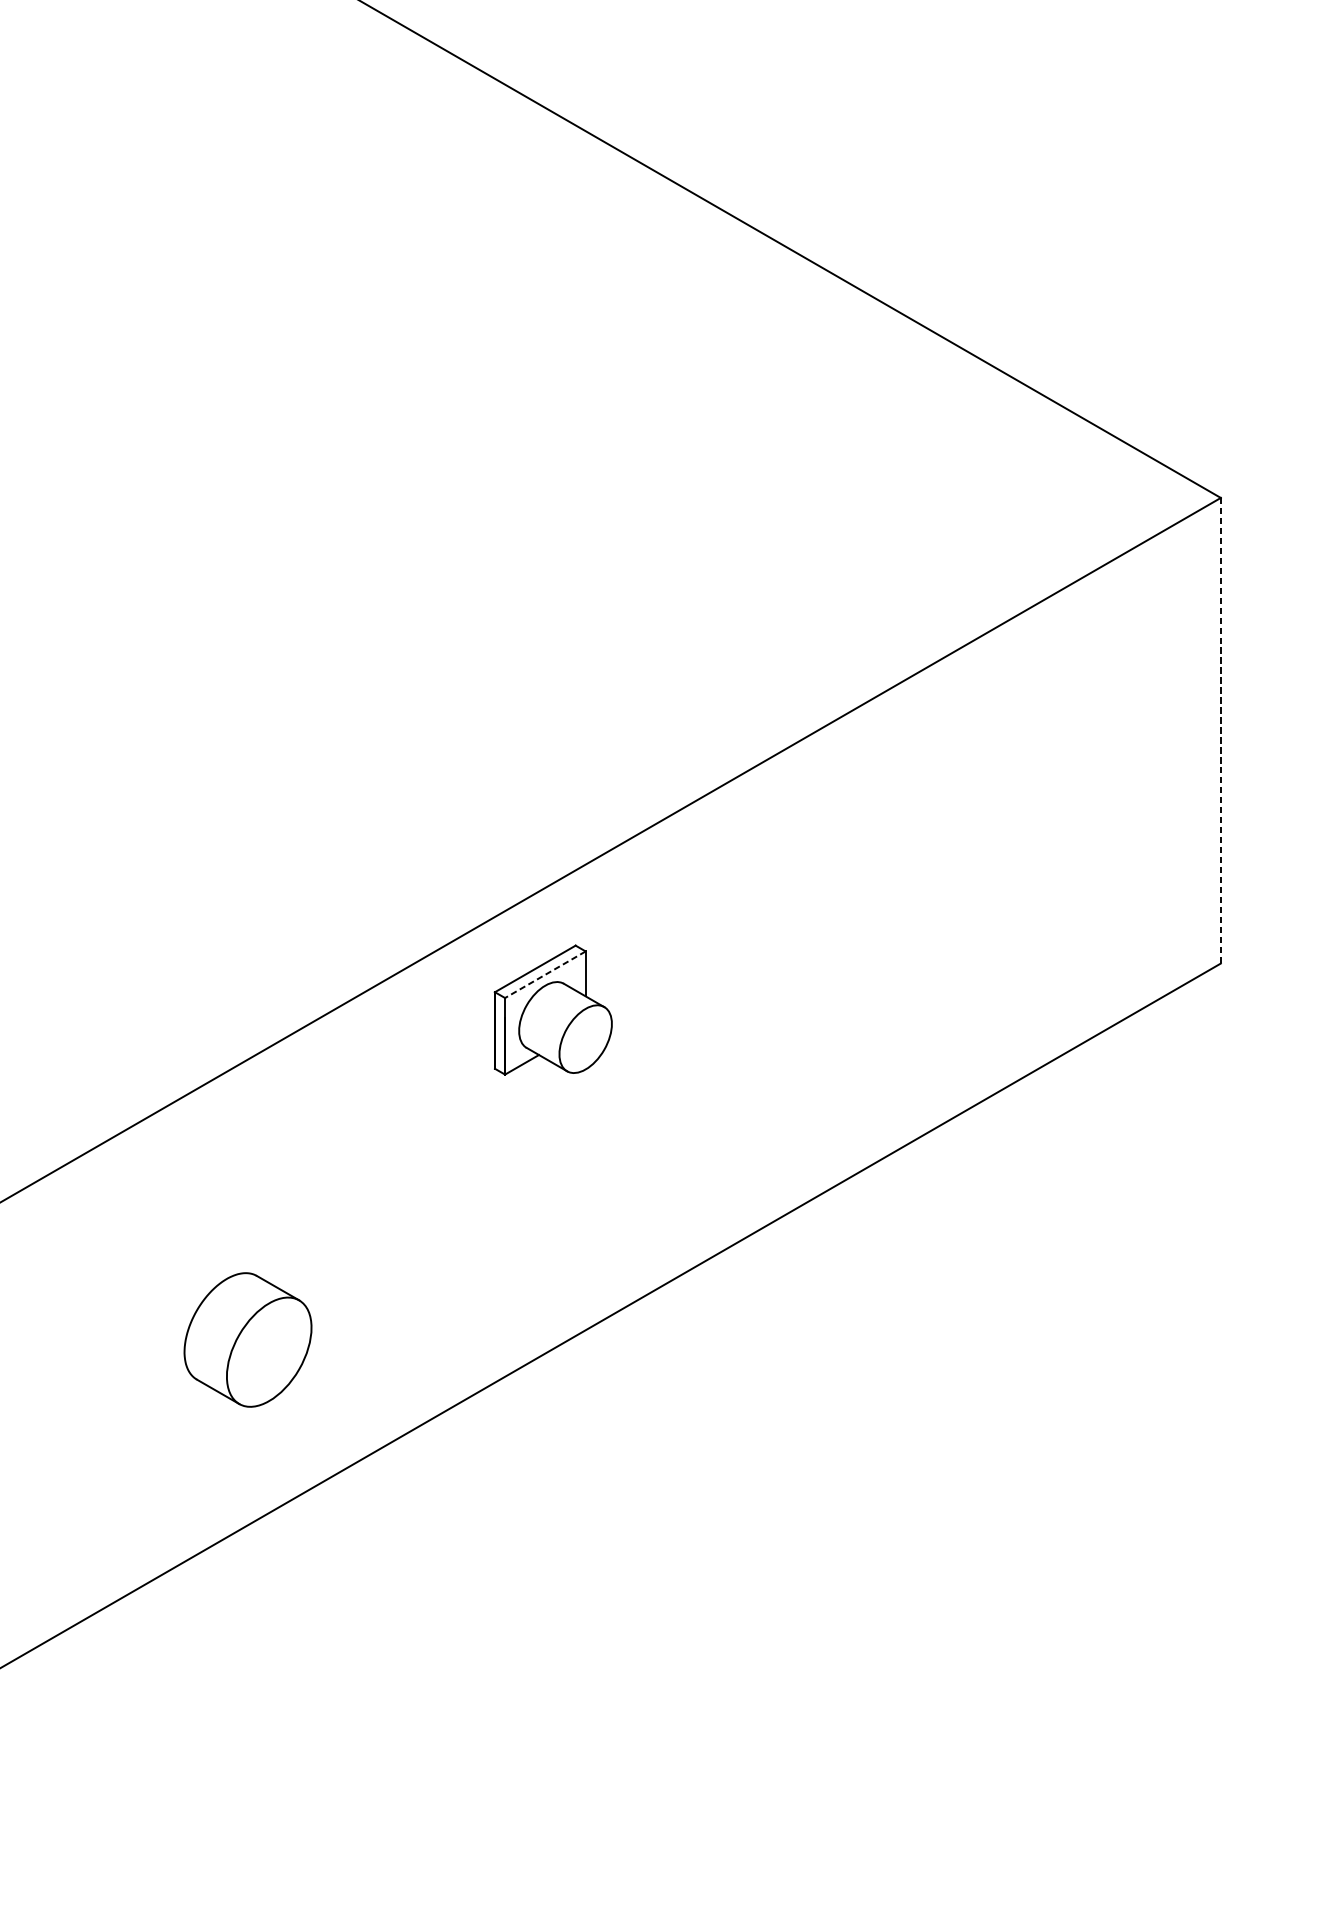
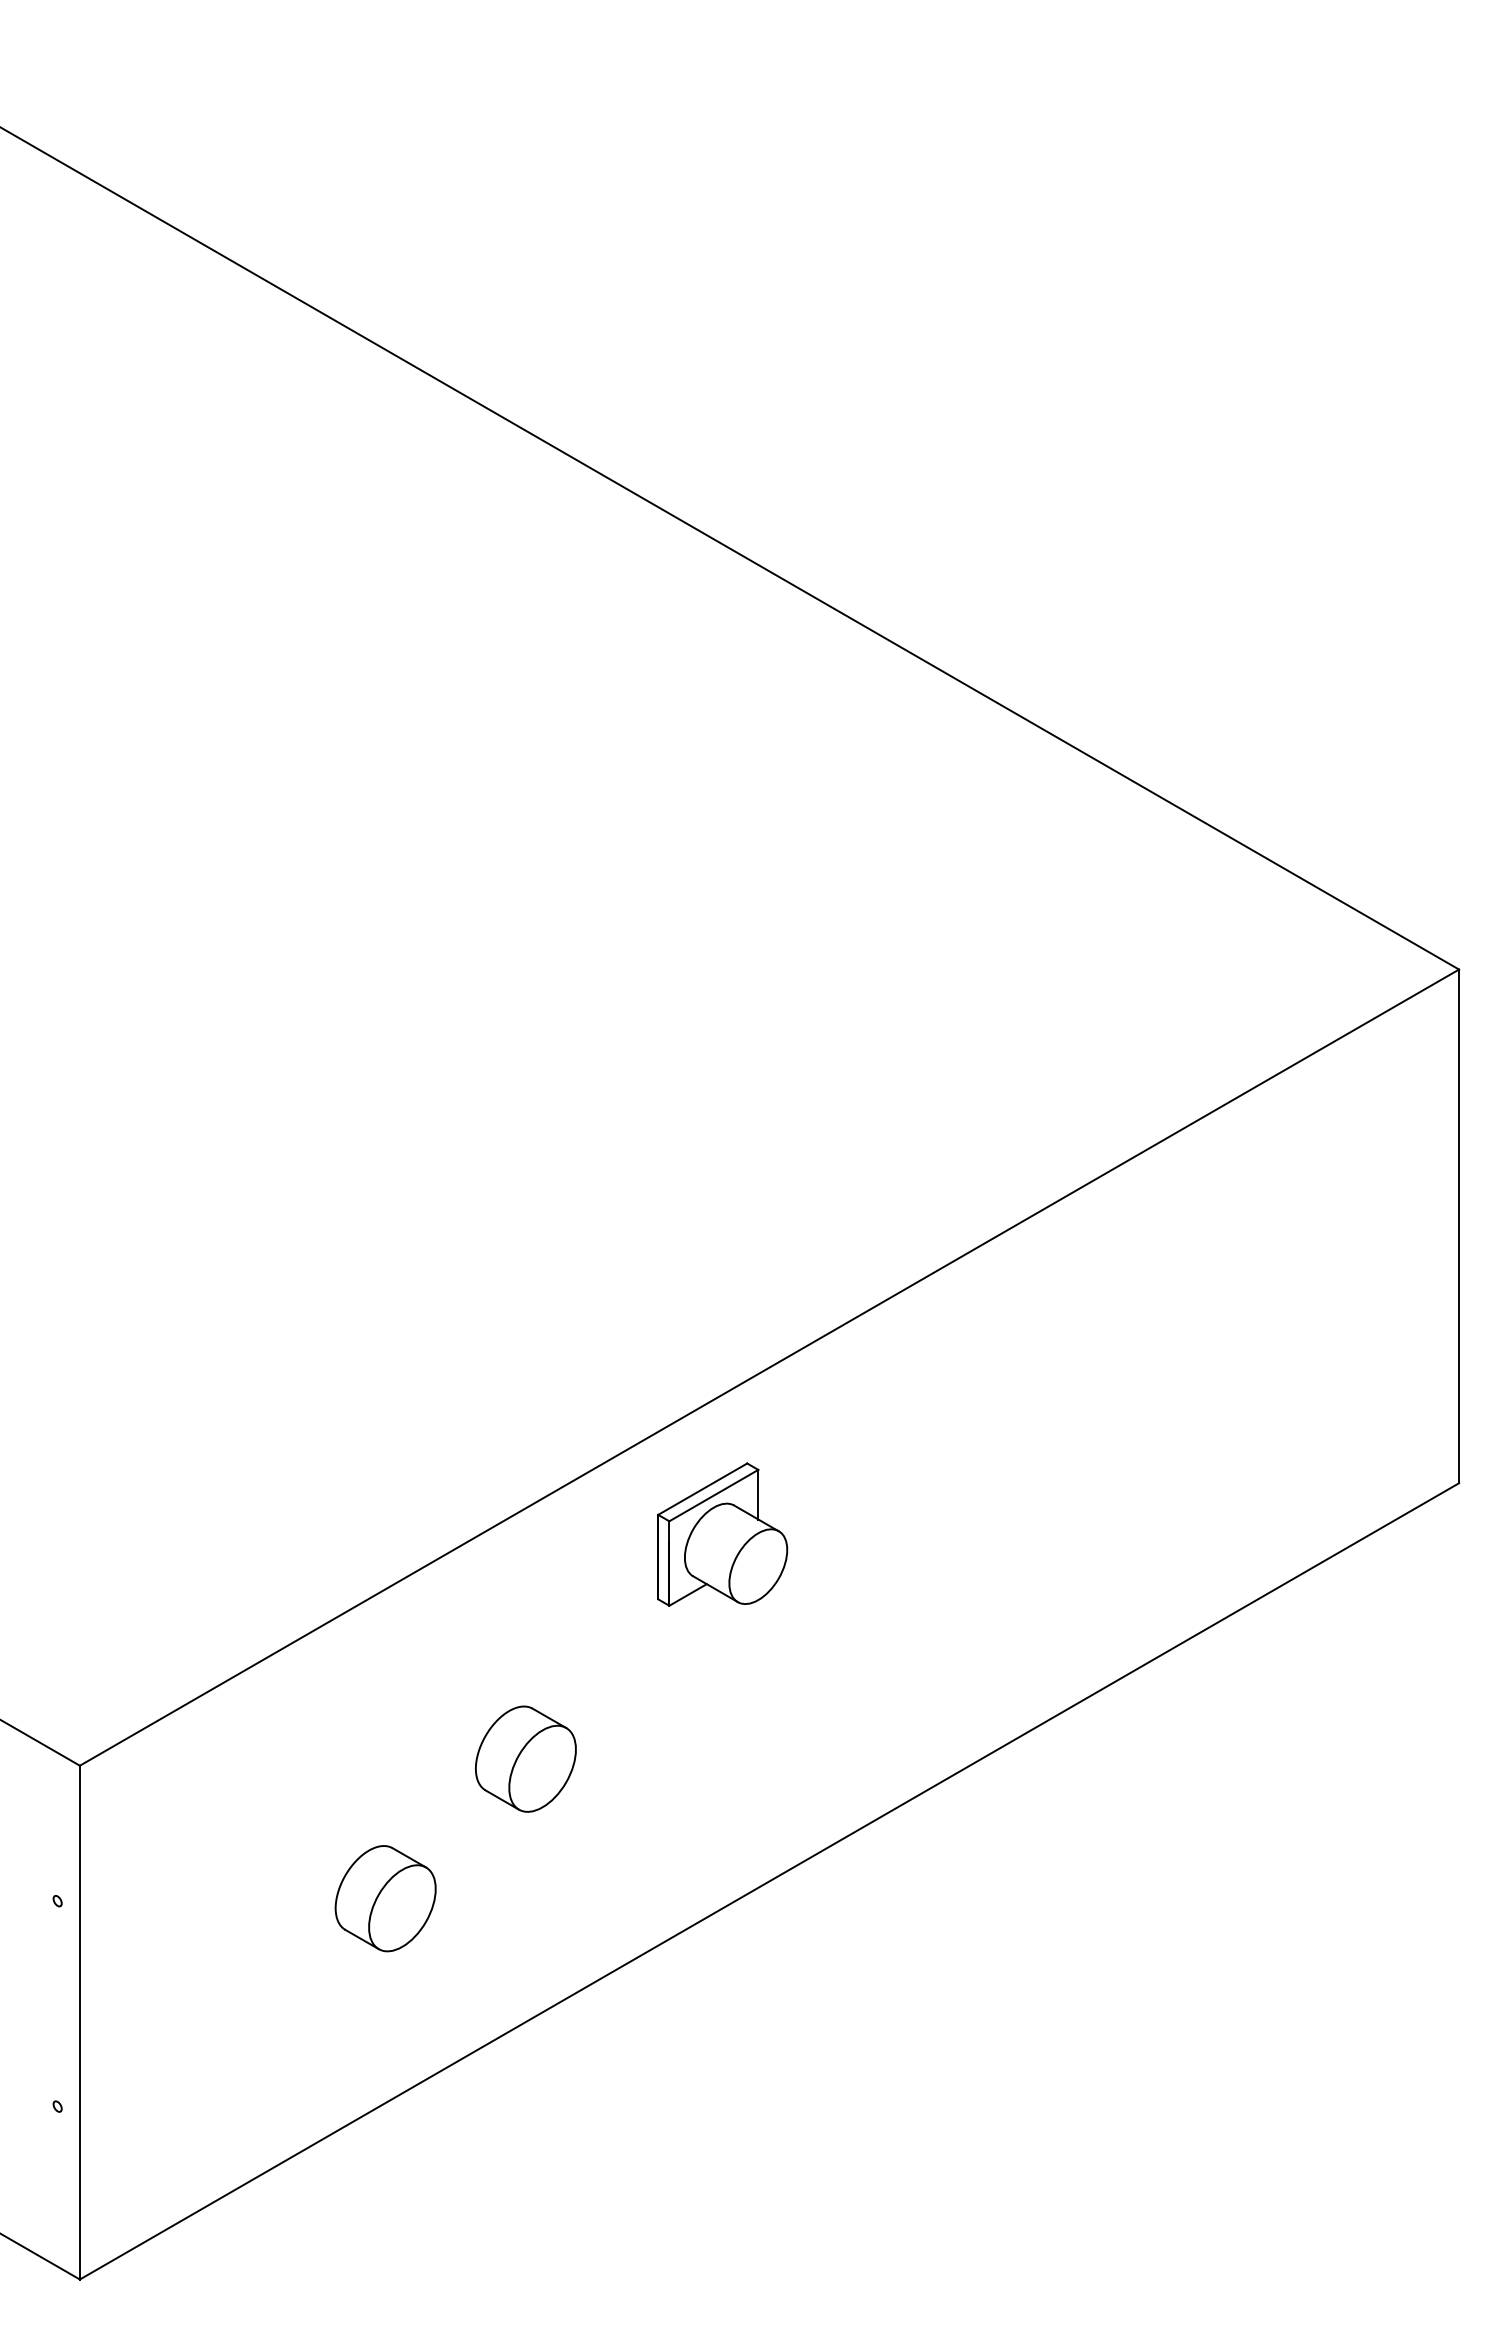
line: (1221, 730) -> (1459, 1226), dashed -> solid
line: (545, 974) -> (713, 1495), dashed -> solid
part: (374, 1213) -> (525, 1758), added
part: (247, 1339) -> (385, 1898), size x0.71

